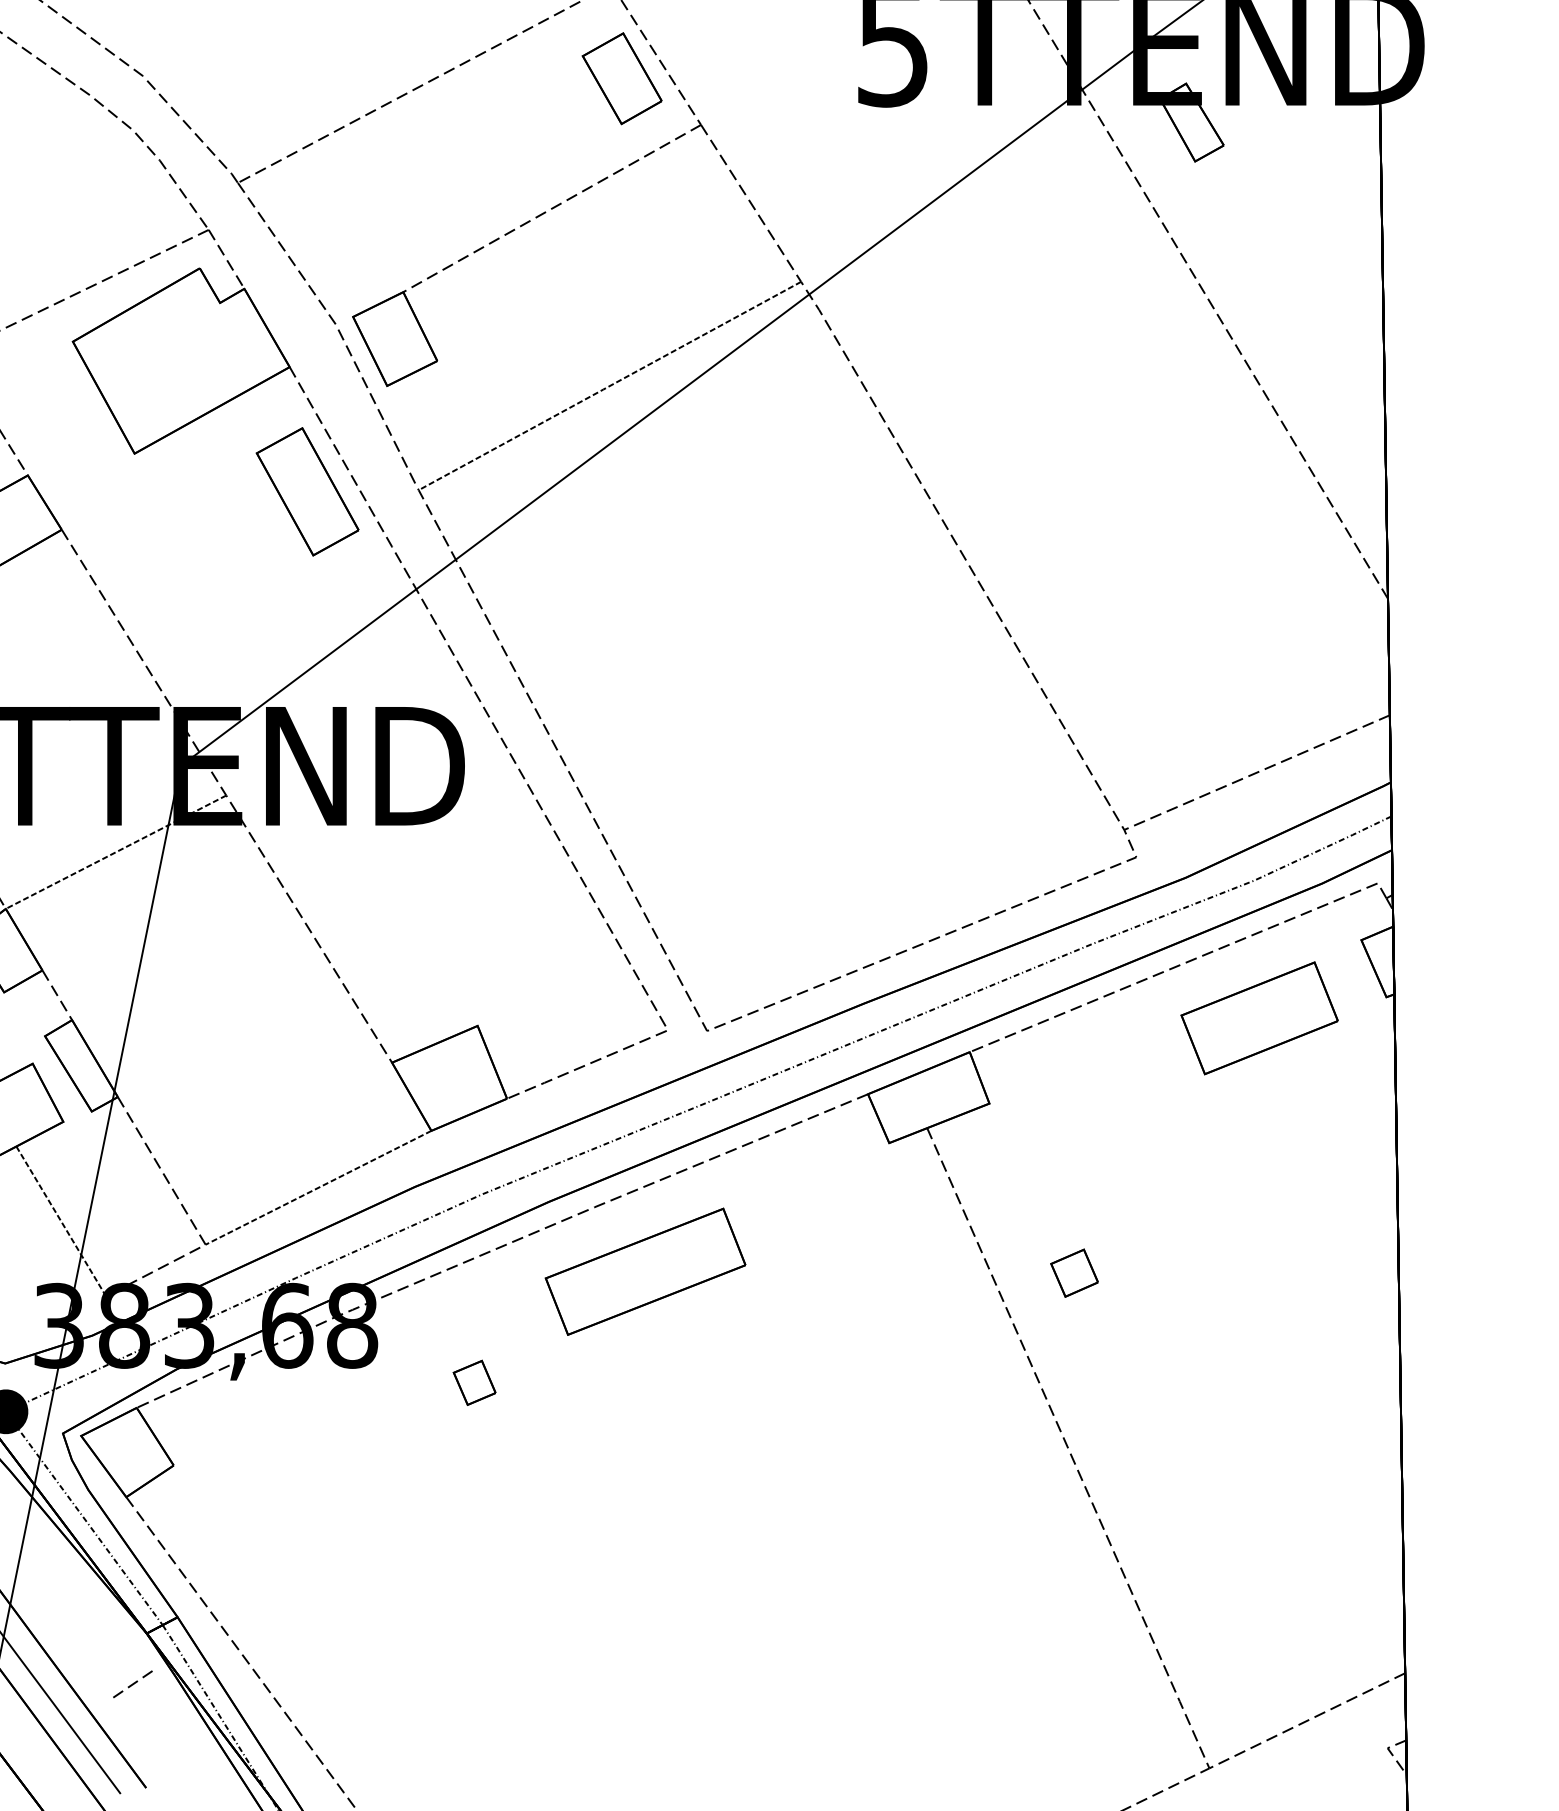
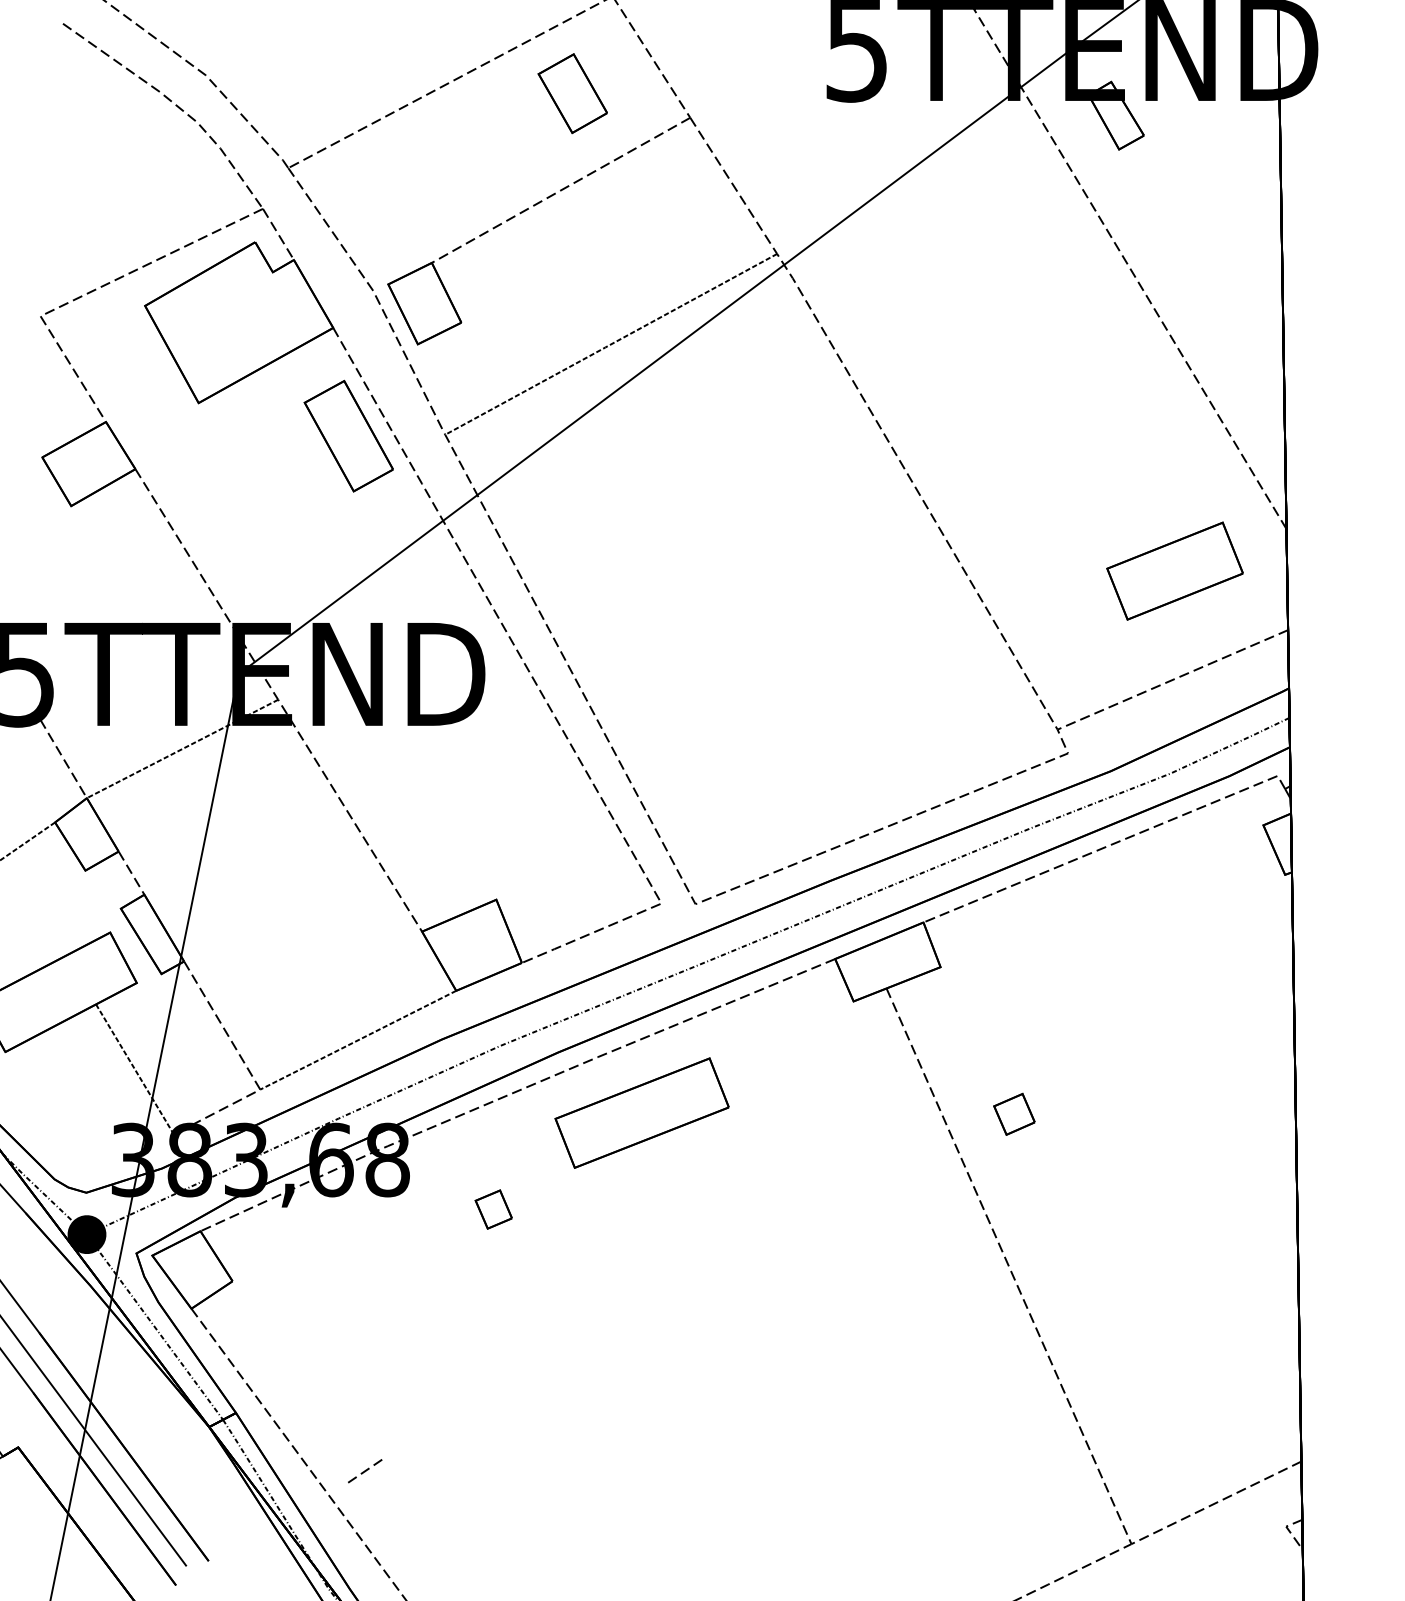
part: (621, 78) -> (572, 93), moved
part: (1258, 1017) -> (1174, 570), moved
line: (133, 1684) -> (365, 1471), moved

